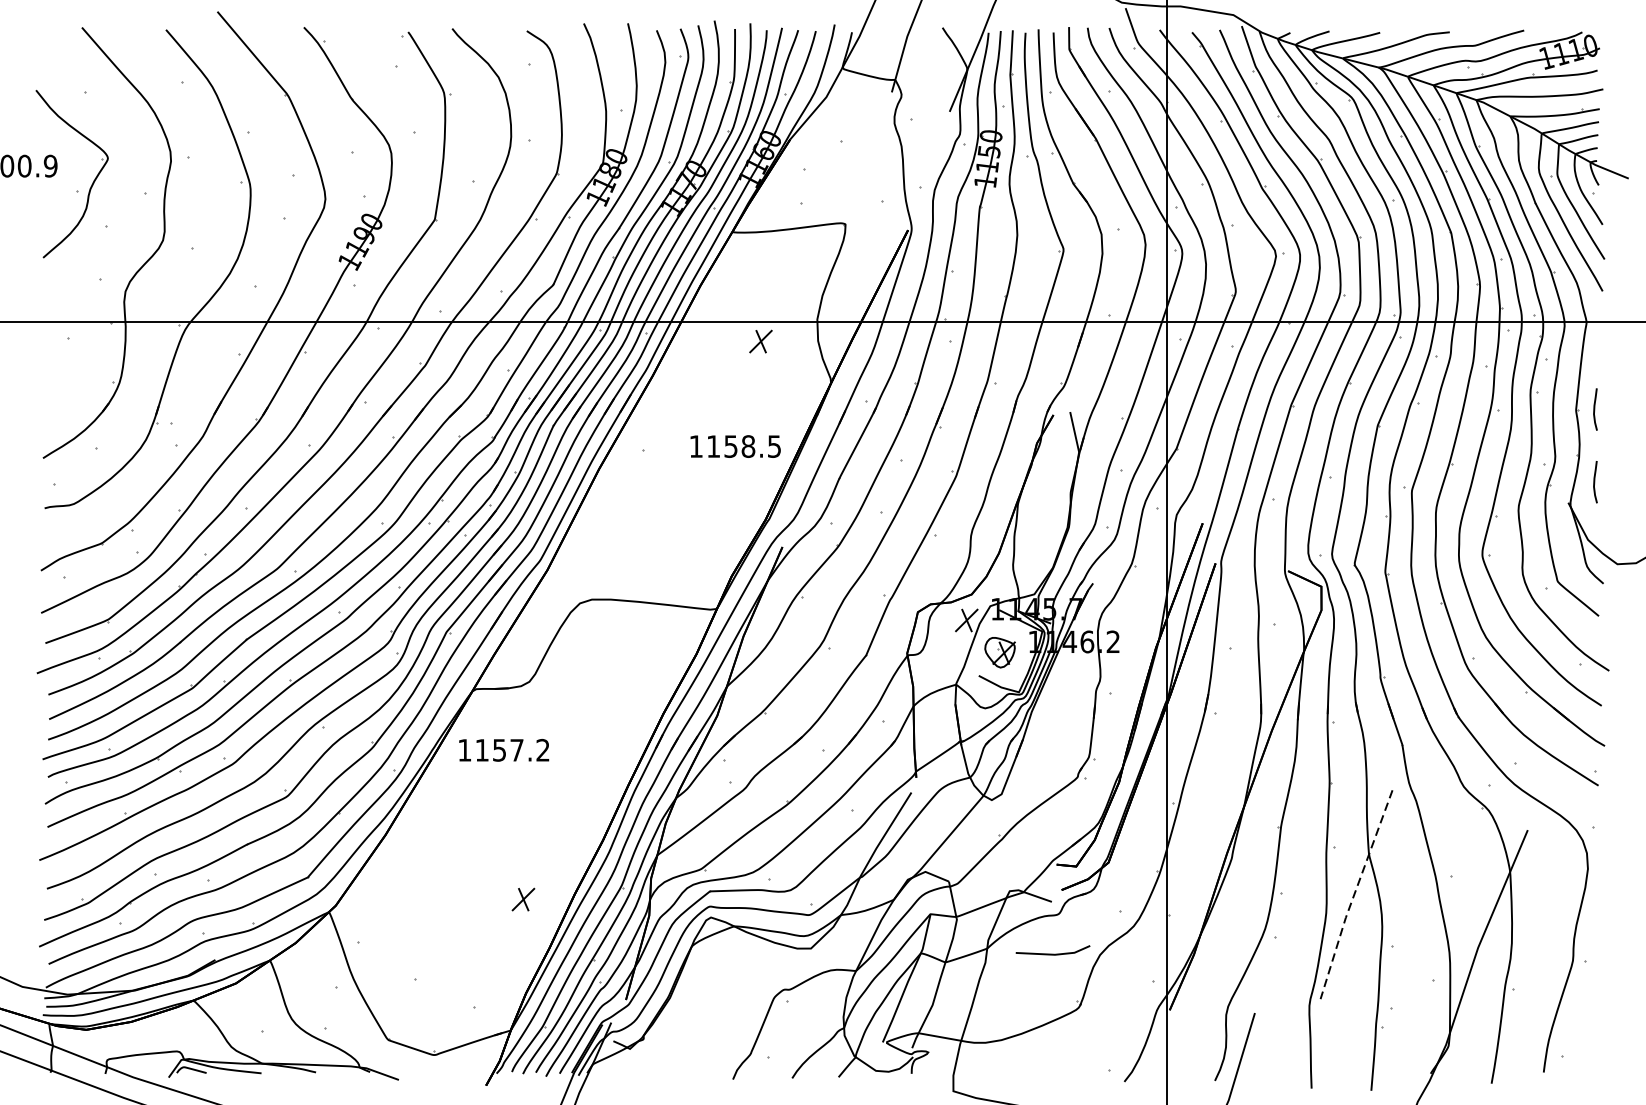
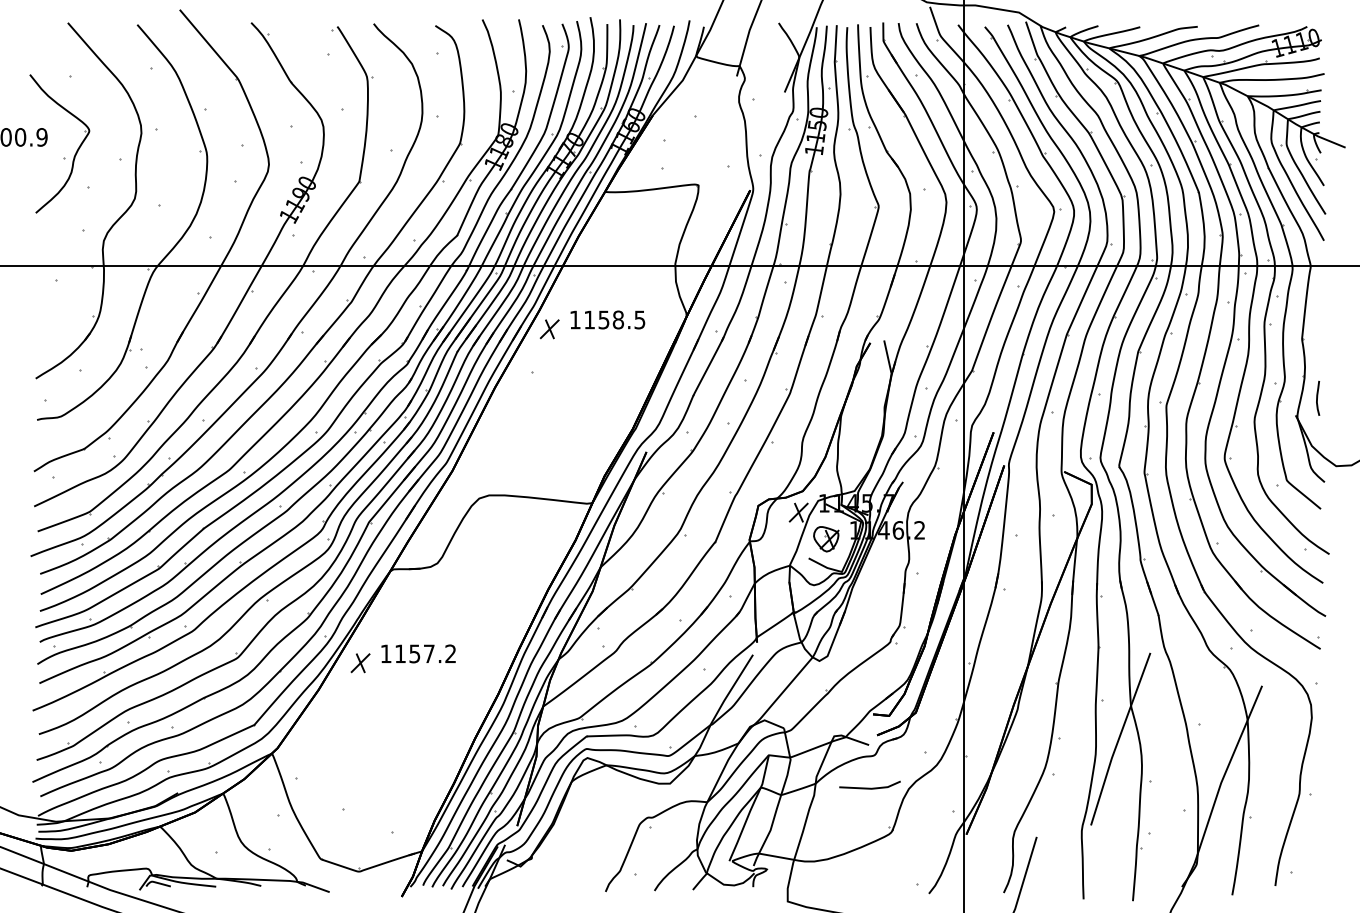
part: (760, 341) -> (549, 329), moved
curve: (1595, 407) -> (1318, 336), removed
text: (735, 445) -> (607, 319), moved
text: (504, 749) -> (418, 653), moved
line: (1353, 895) -> (1118, 739), dashed -> solid
part: (523, 899) -> (360, 663), moved

